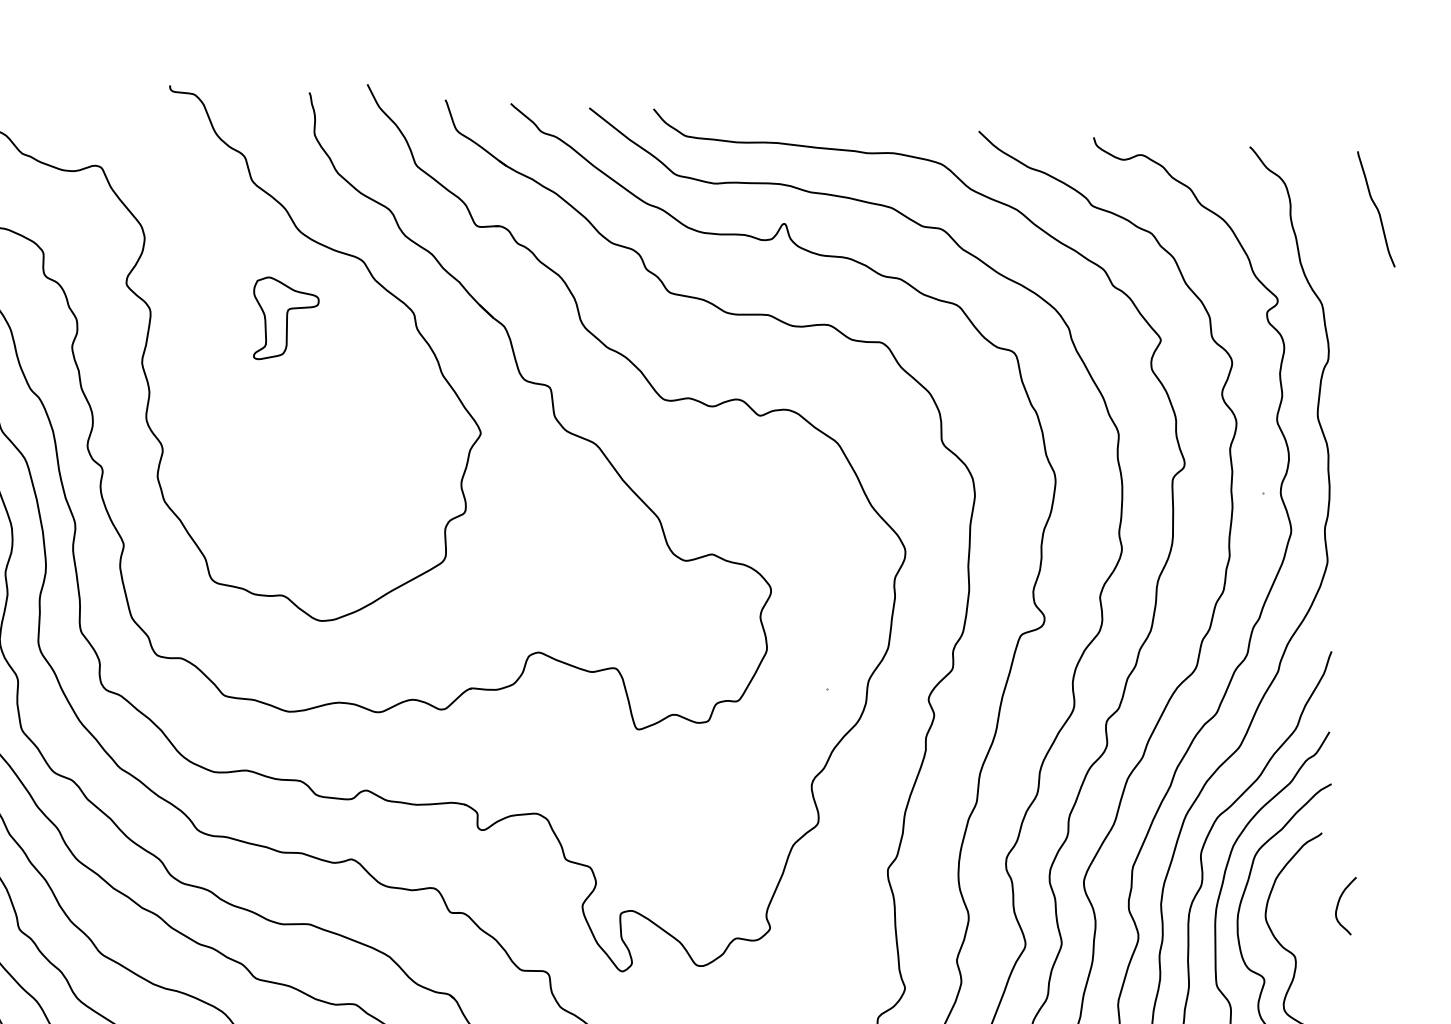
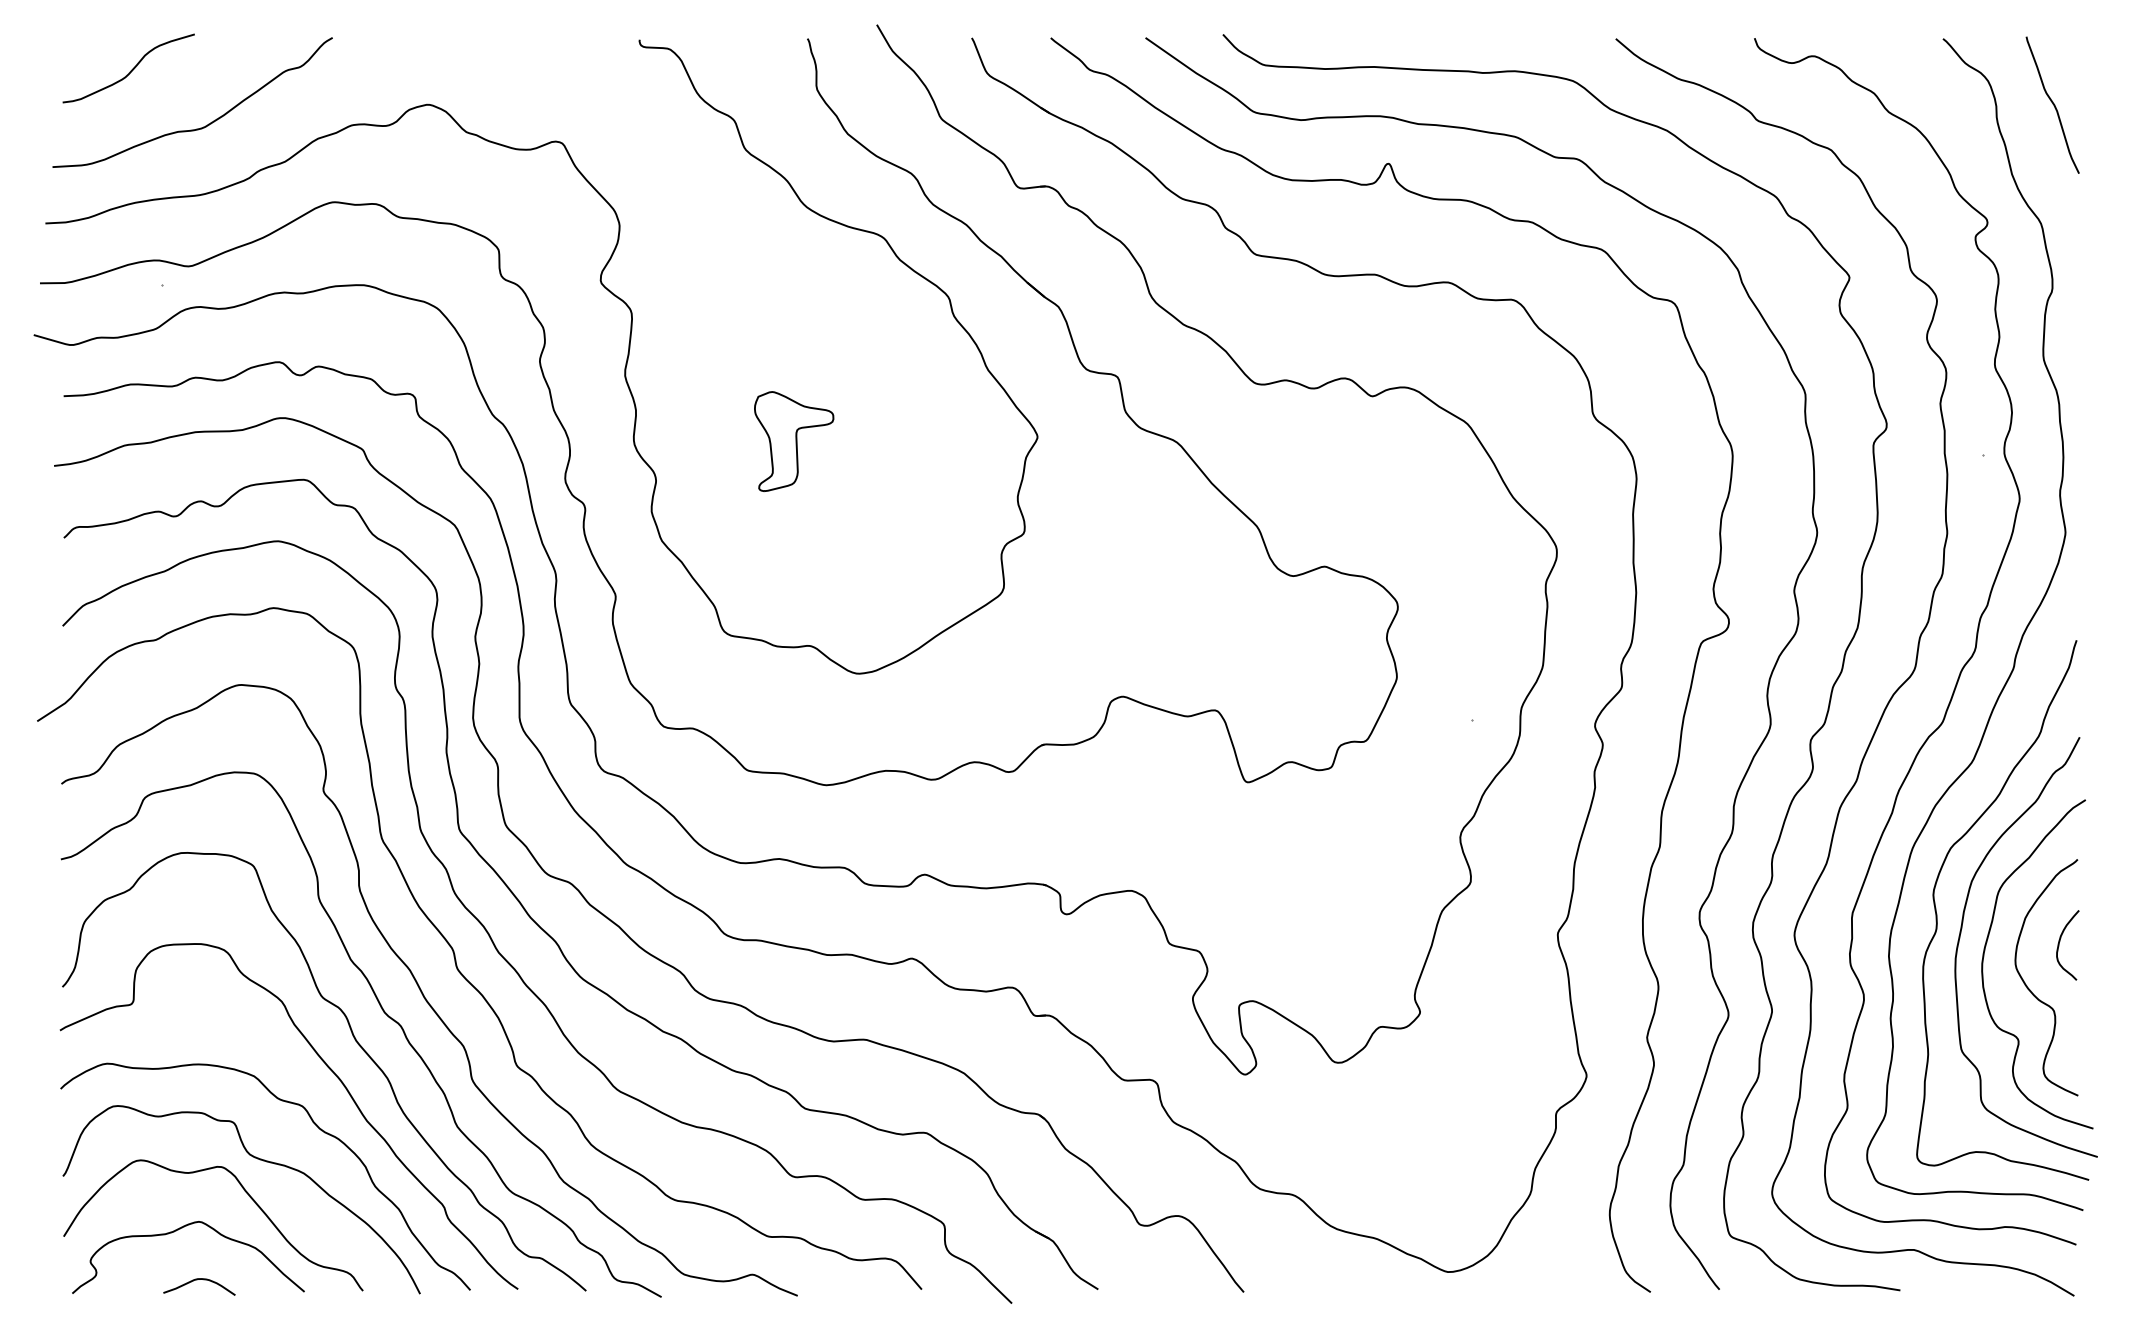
curve: (1376, 208) -> (2052, 104), moved
part: (285, 319) -> (794, 441), moved
curve: (1338, 905) -> (2059, 945), moved

